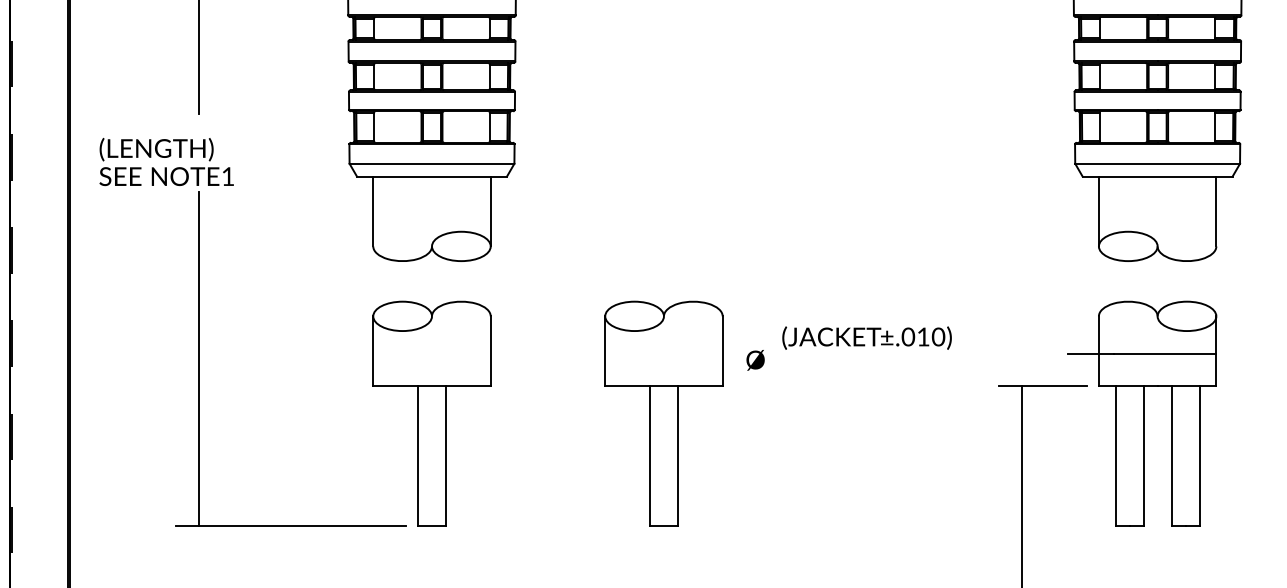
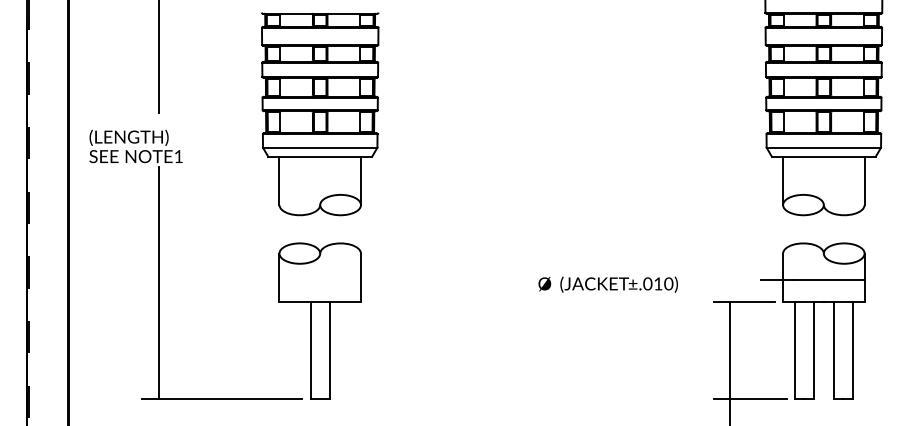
text: (866, 337) -> (618, 284), moved
part: (662, 412) -> (480, 320), removed
line: (1050, 526) -> (749, 399), added

